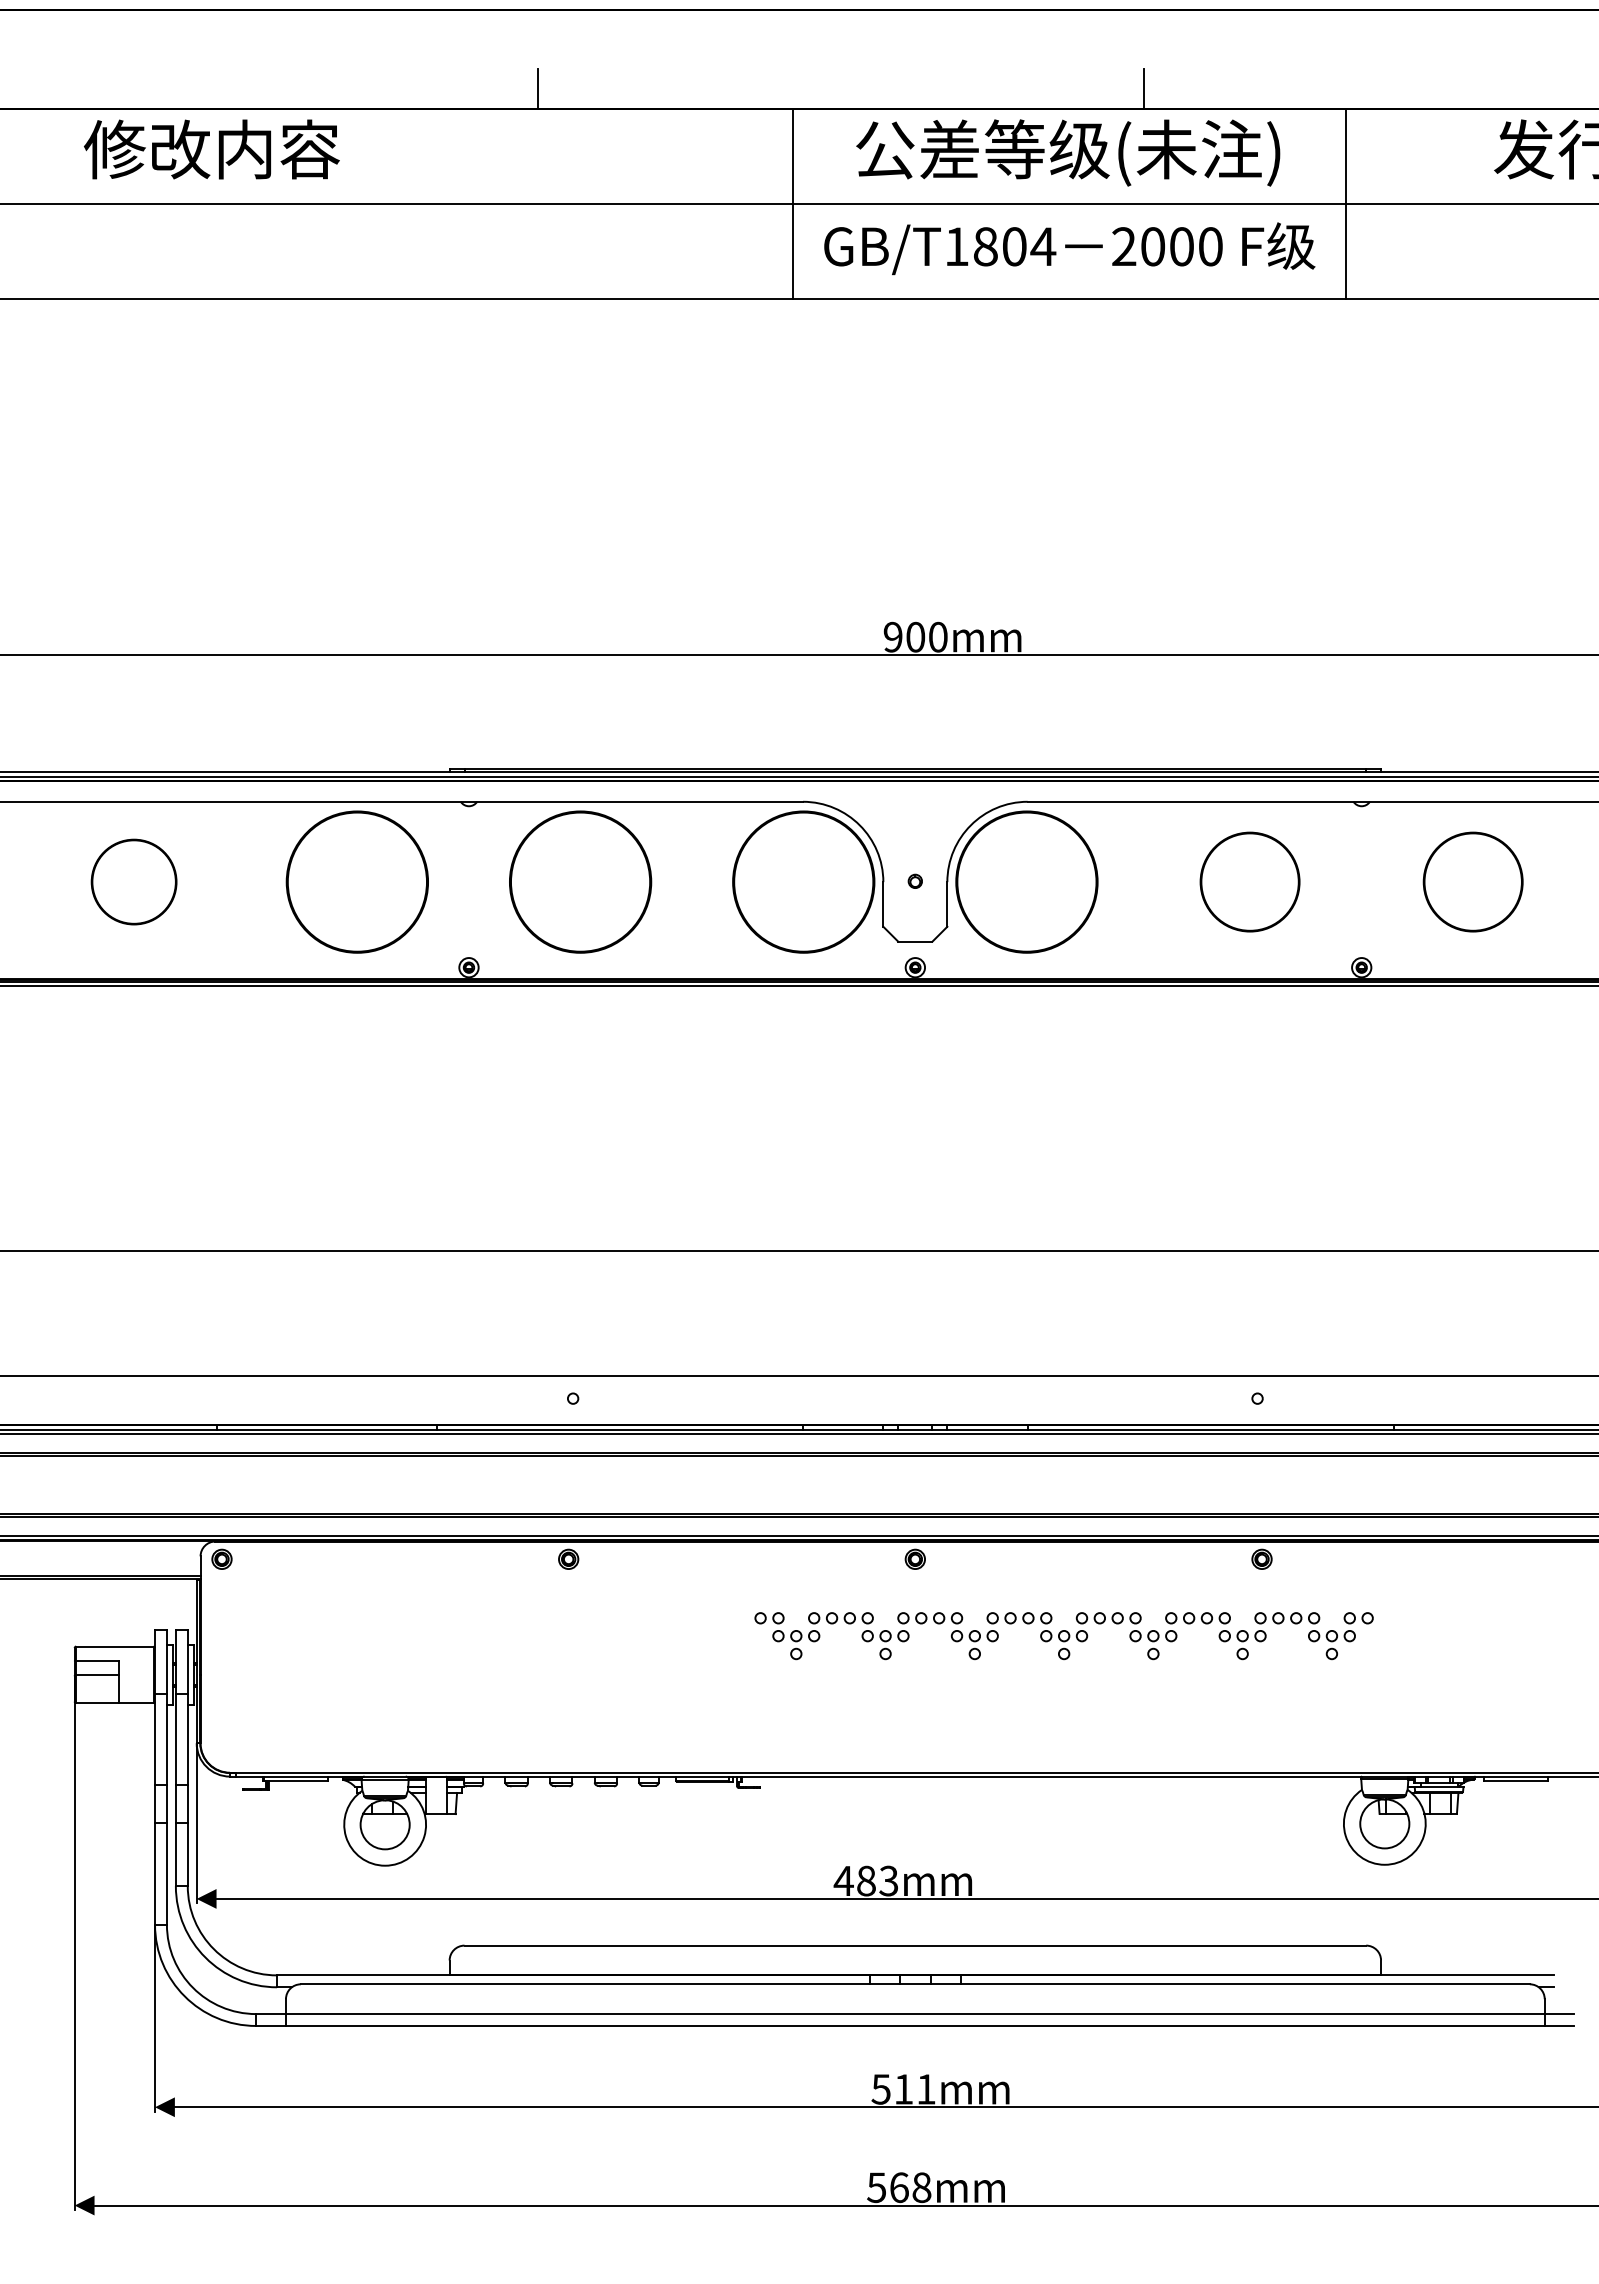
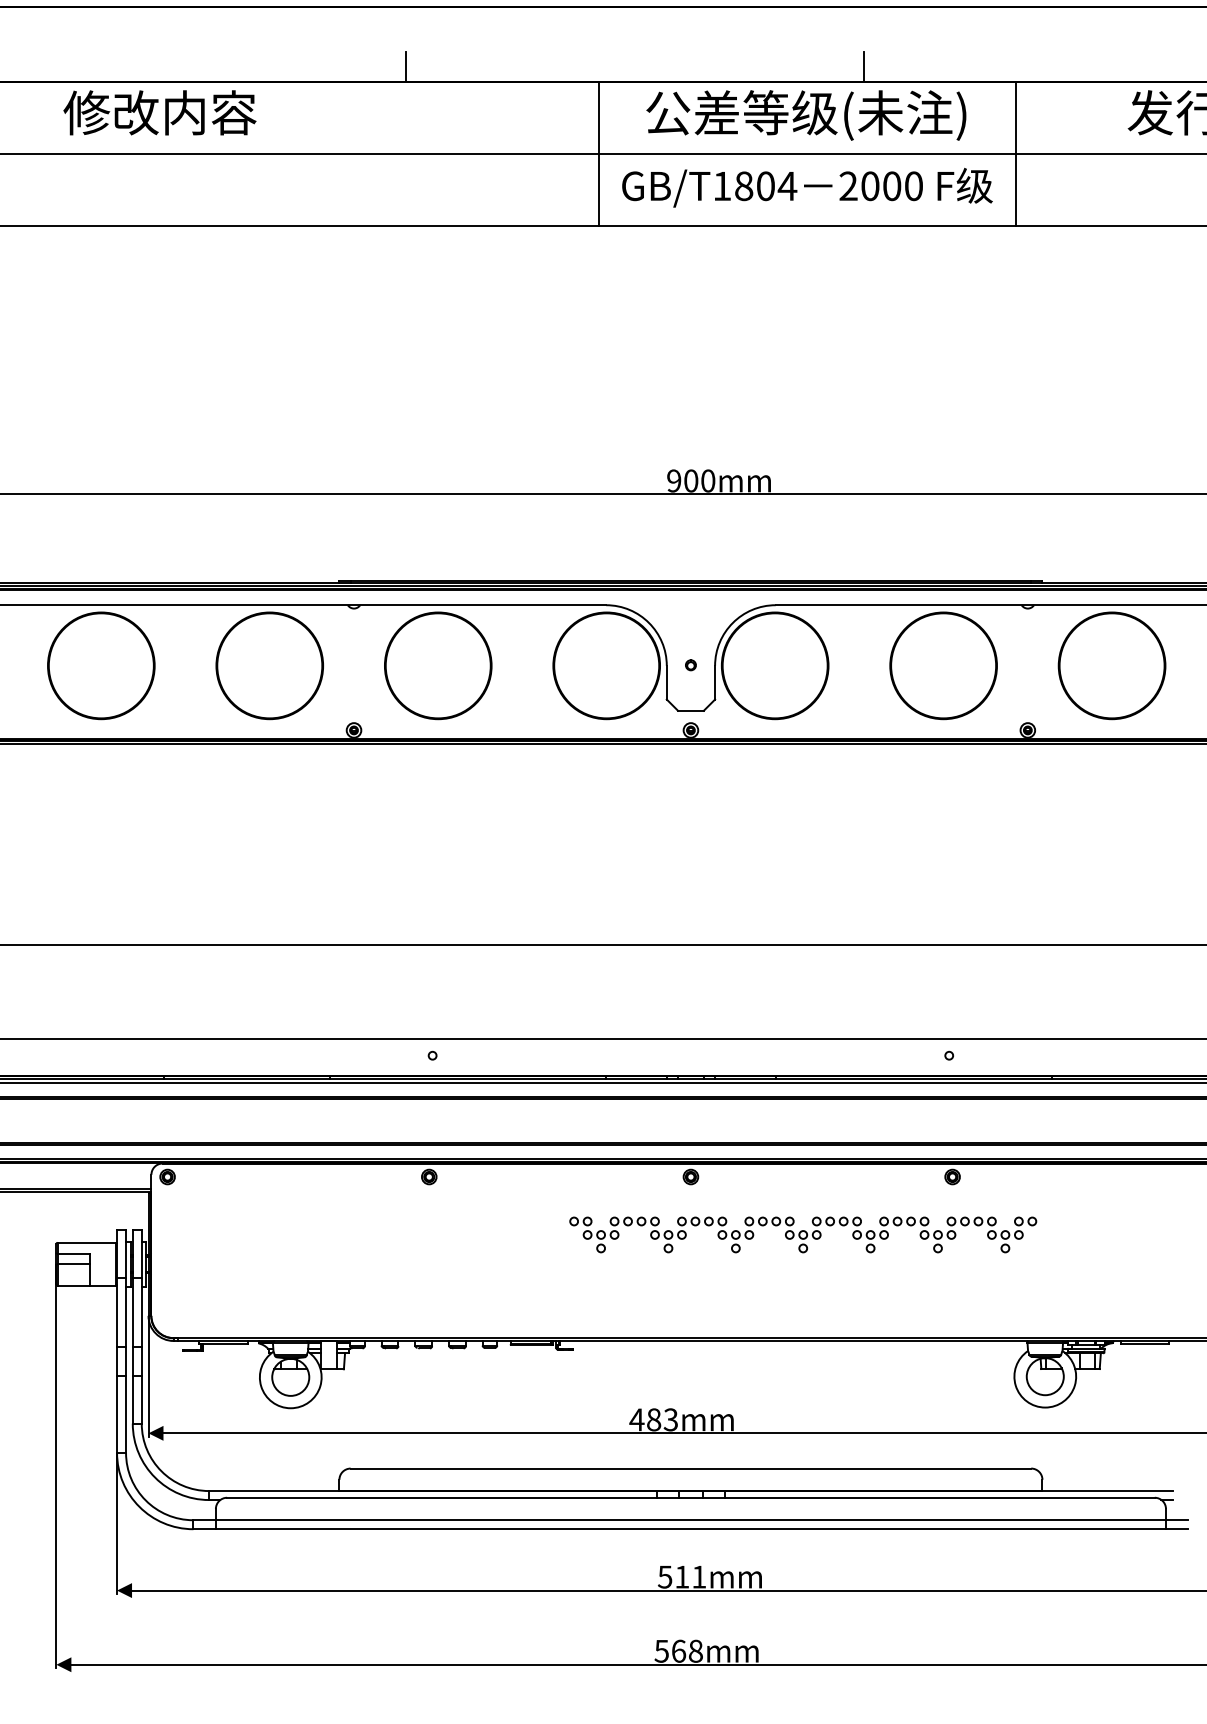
circle: (133, 881) -> (100, 665), size x1.67
circle: (1249, 881) -> (943, 665), size x1.43
circle: (1472, 881) -> (1111, 665), size x1.43

